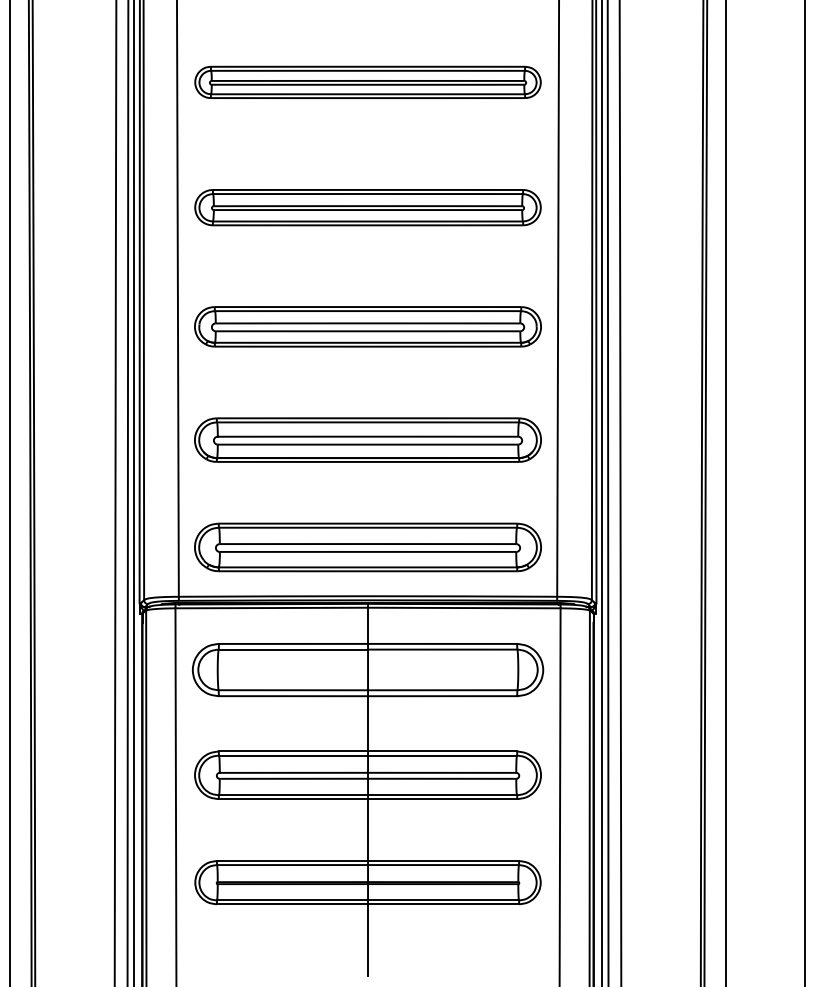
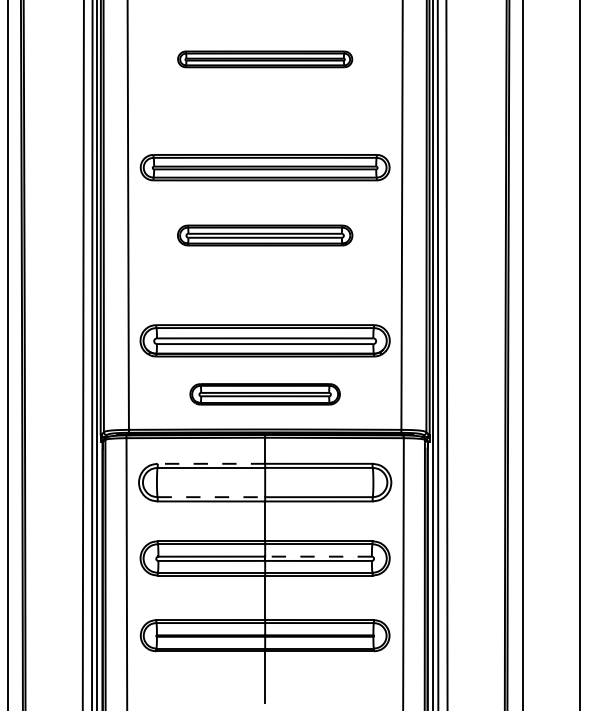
part: (367, 81) -> (264, 58), size x0.7
part: (367, 207) -> (264, 167), moved
part: (367, 326) -> (264, 235), size x0.7
part: (367, 439) -> (264, 340), moved
part: (367, 547) -> (264, 394), size x0.6
line: (293, 643) -> (211, 463), solid -> dashed
line: (293, 690) -> (211, 497), solid -> dashed
line: (441, 772) -> (318, 556), solid -> dashed

